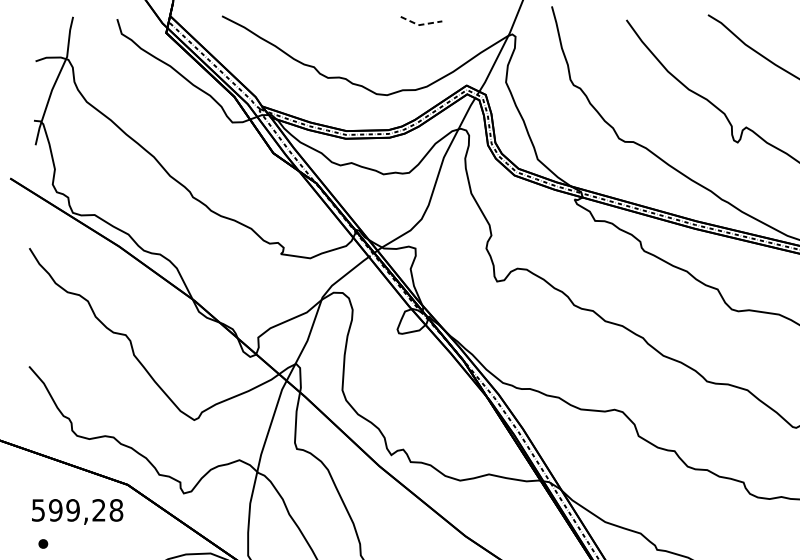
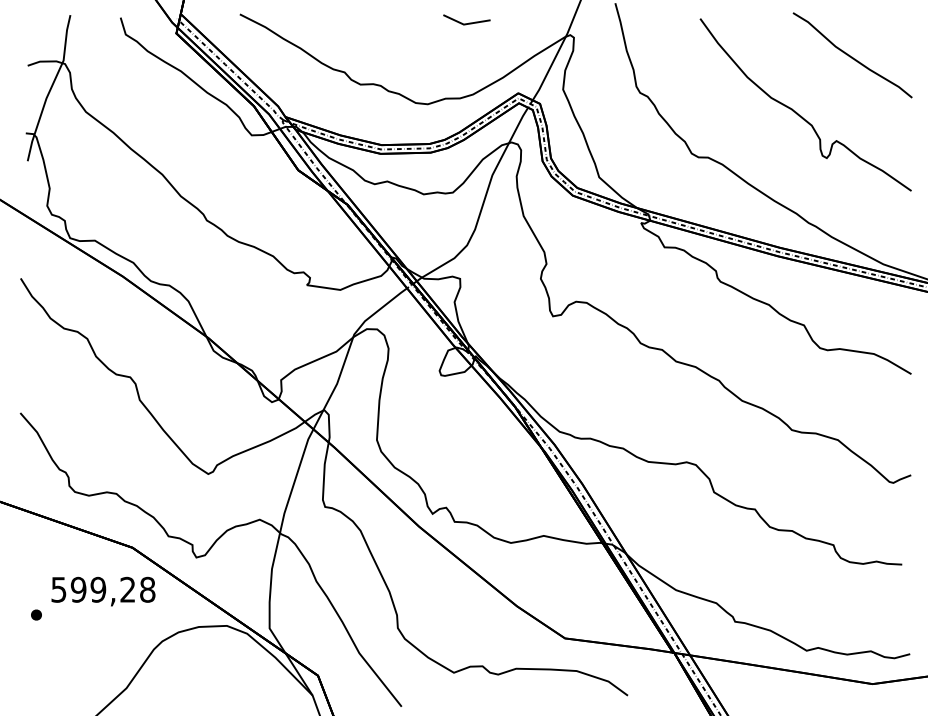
line: (420, 25) -> (465, 24), dashed -> solid
text: (77, 511) -> (103, 591), moved

